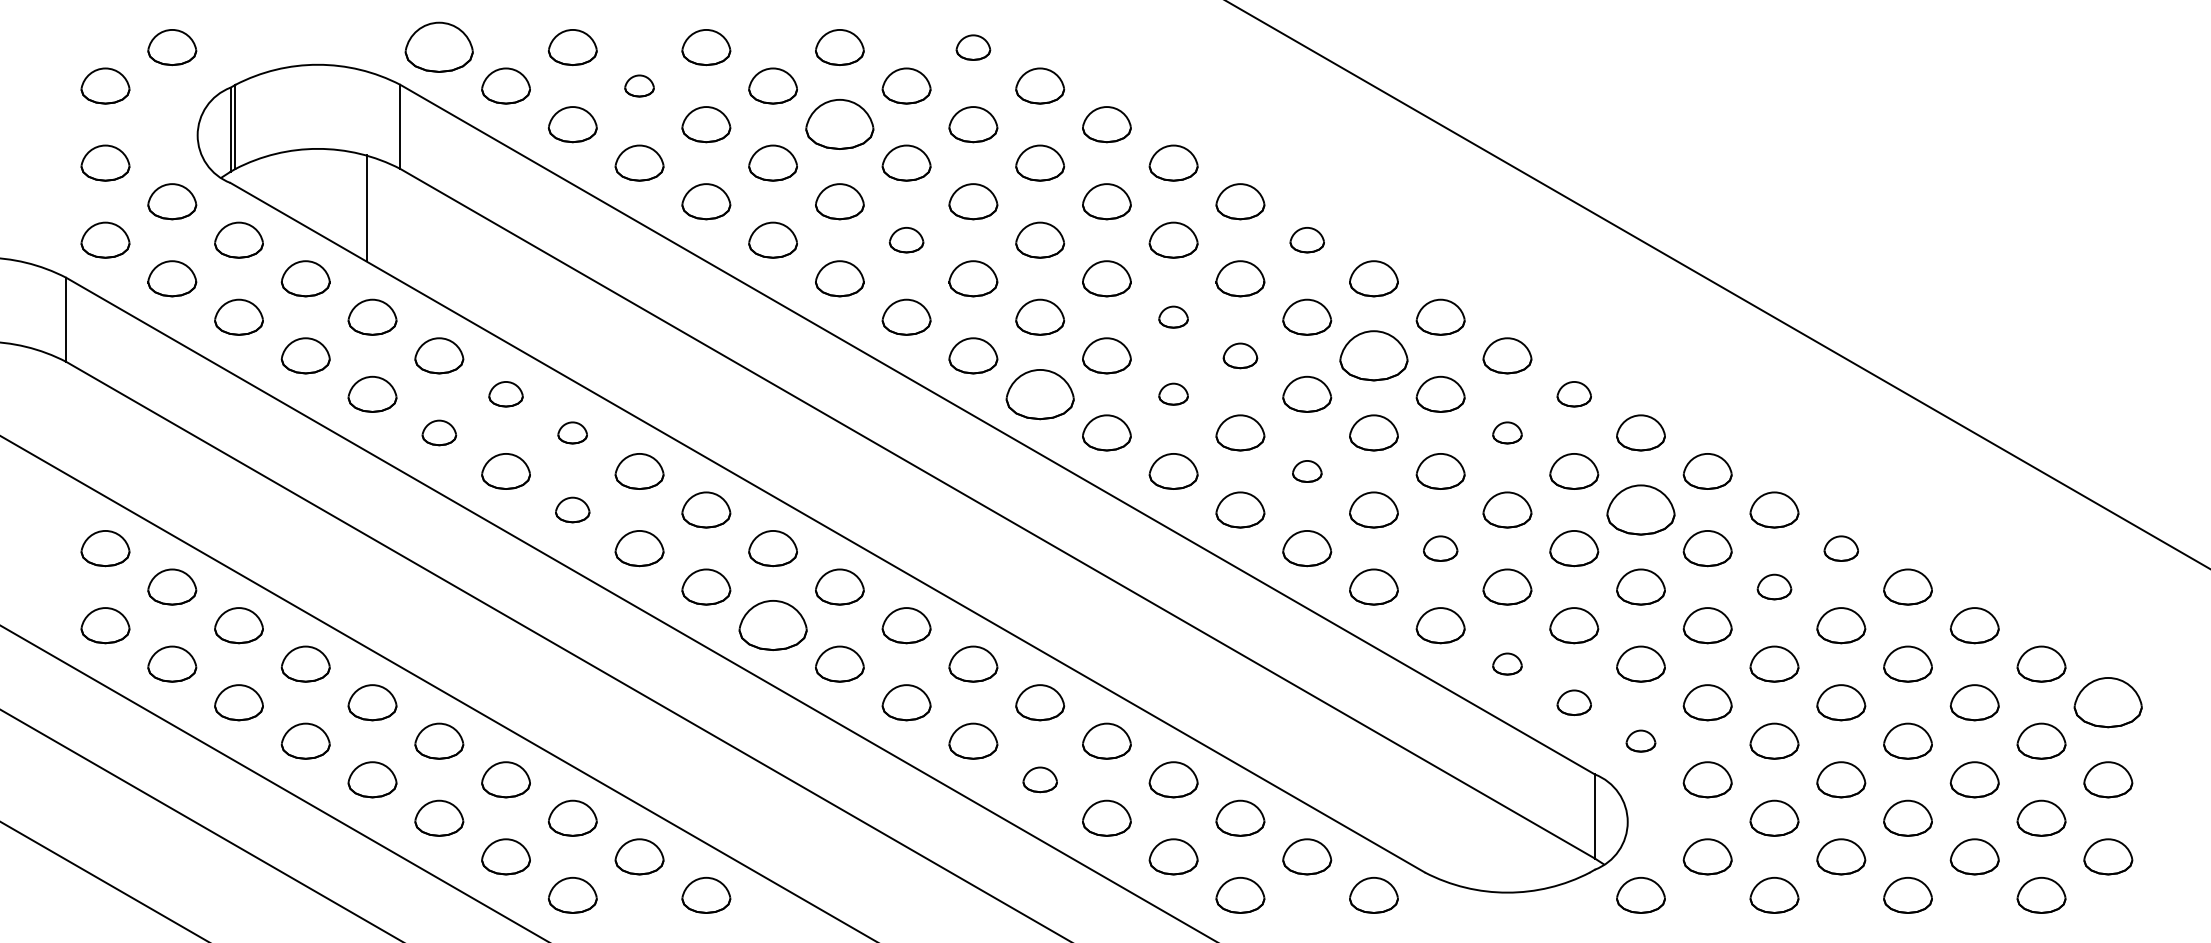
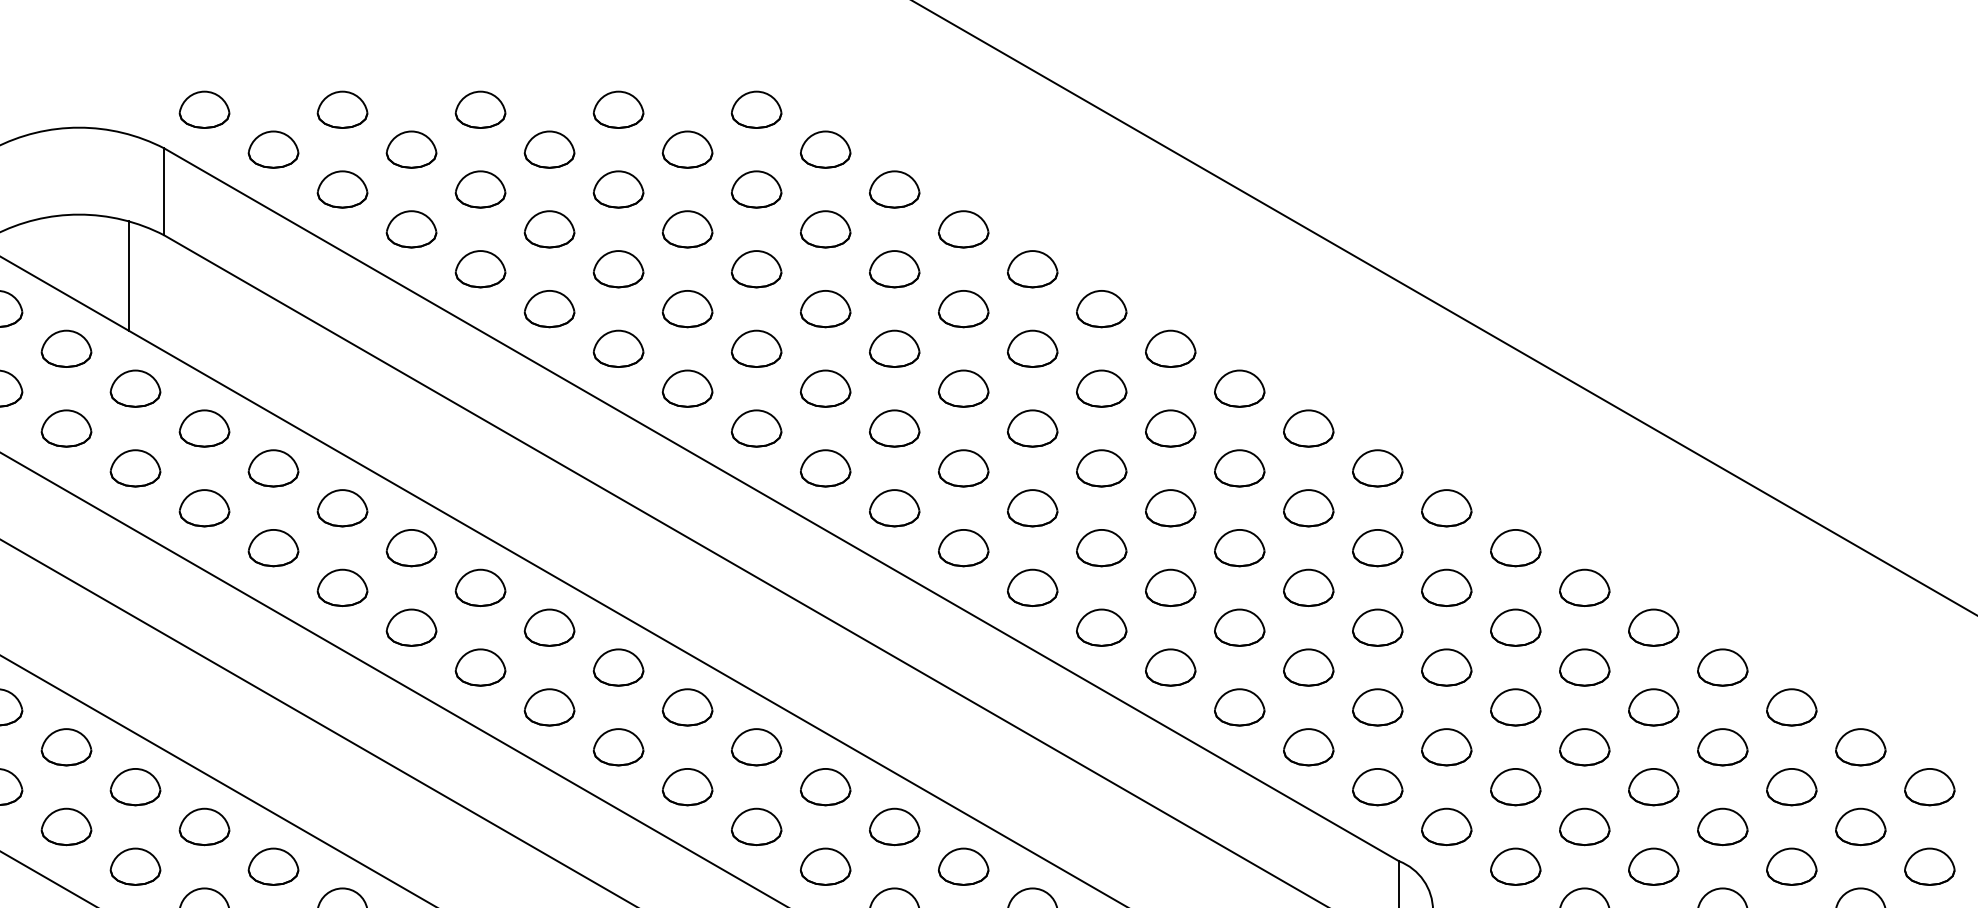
part: (439, 47) -> (204, 109), size x0.71
part: (973, 47) -> (756, 109), size x1.43
part: (639, 85) -> (411, 149), size x1.67
part: (839, 124) -> (618, 189), size x0.71
part: (906, 239) -> (687, 308), size x1.43
part: (1307, 239) -> (1101, 308), size x1.43
part: (1173, 316) -> (963, 387), size x1.67
part: (1240, 355) -> (1032, 428), size x1.43
part: (1373, 355) -> (1170, 428), size x0.71
part: (505, 393) -> (272, 467), size x1.43
part: (1039, 393) -> (824, 467), size x0.71
part: (1173, 393) -> (963, 467), size x1.67
part: (1574, 393) -> (1377, 467), size x1.43
part: (439, 432) -> (204, 507), size x1.43
part: (572, 432) -> (342, 507), size x1.67
part: (1507, 432) -> (1308, 507), size x1.67
part: (1307, 471) -> (1101, 548), size x1.67
part: (572, 509) -> (342, 587), size x1.43
part: (1640, 509) -> (1446, 587), size x0.71
part: (1440, 548) -> (1239, 627), size x1.43
part: (1841, 548) -> (1653, 627), size x1.43
part: (1774, 586) -> (1584, 666), size x1.43
part: (772, 625) -> (548, 707), size x0.71
part: (1507, 663) -> (1308, 746), size x1.67
part: (1574, 702) -> (1377, 786), size x1.43
part: (2108, 702) -> (1929, 786), size x0.71
part: (1640, 740) -> (1446, 826), size x1.67
part: (1040, 779) -> (825, 866), size x1.43

